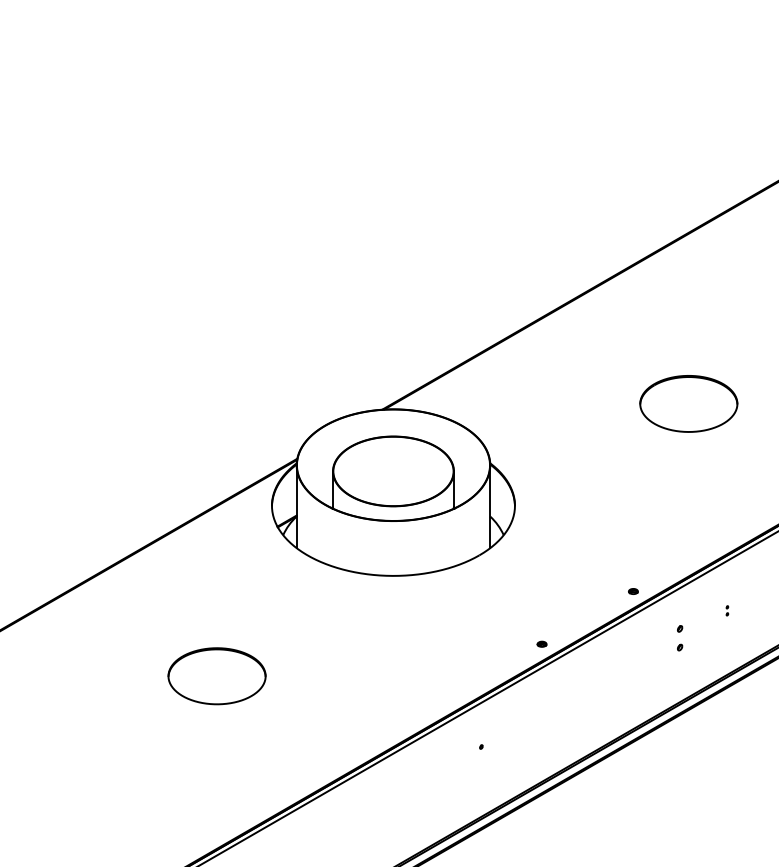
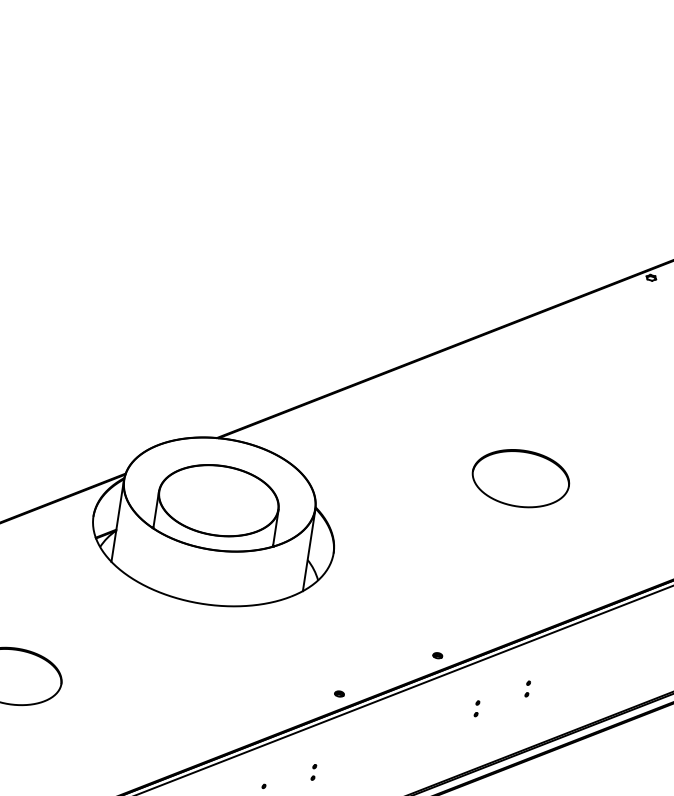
part: (727, 610) -> (527, 688), size x1.67
part: (680, 637) -> (477, 708), size x0.62
part: (528, 725) -> (313, 772), added

